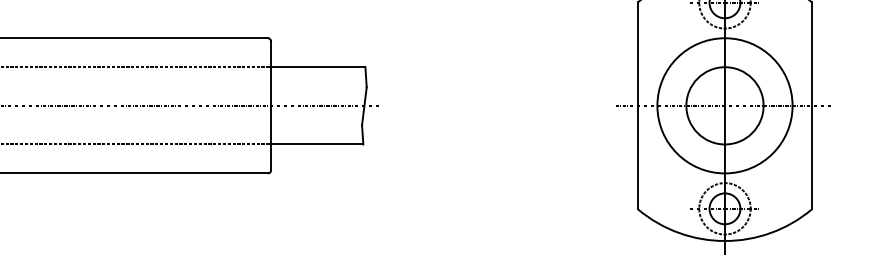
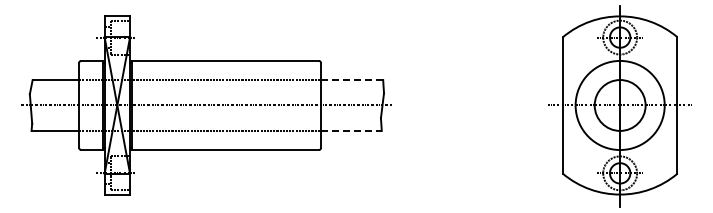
line: (318, 67) -> (352, 80), solid -> dashed
line: (317, 143) -> (351, 130), solid -> dashed

